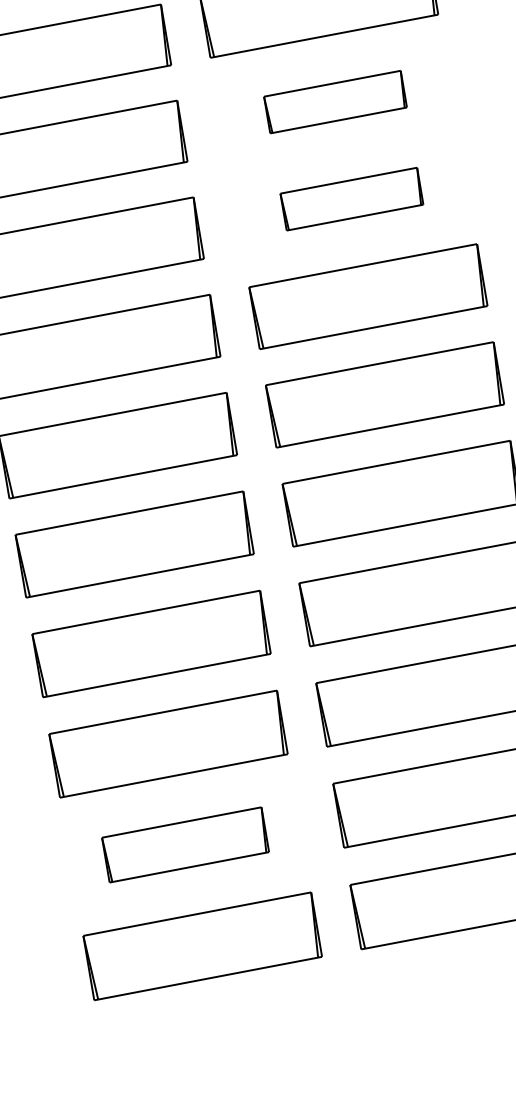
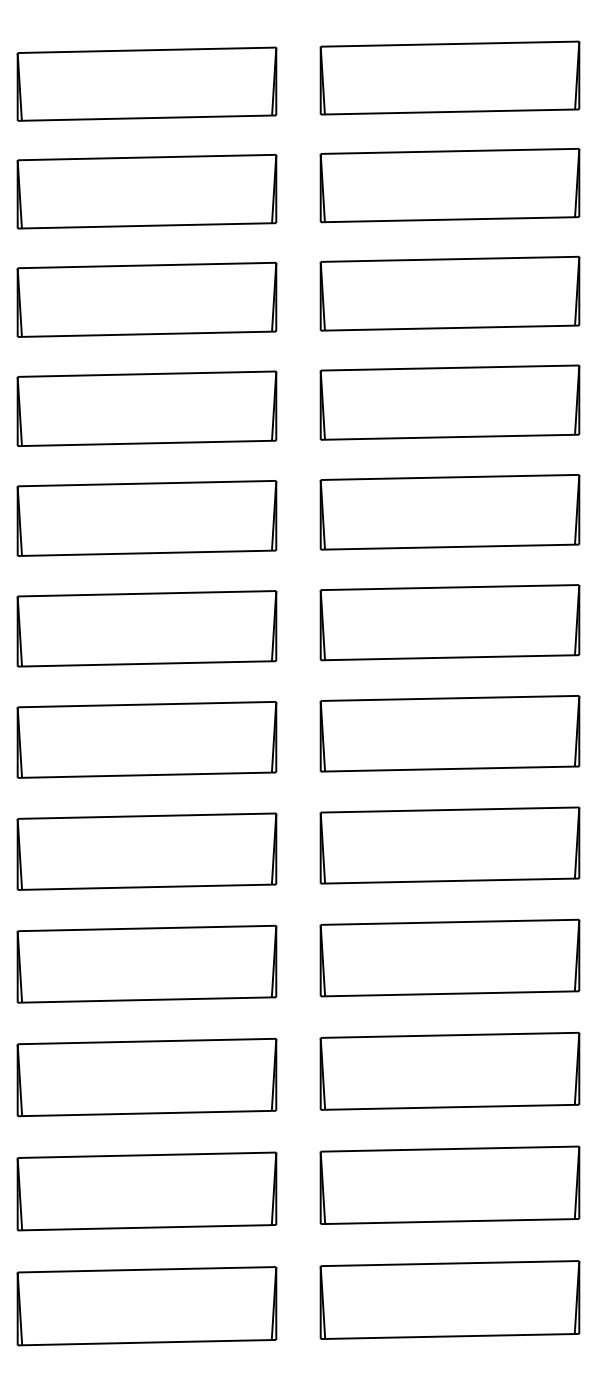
part: (335, 102) -> (449, 402), size x1.67
part: (351, 199) -> (449, 512), size x1.67
part: (185, 845) -> (146, 1191), size x1.43

